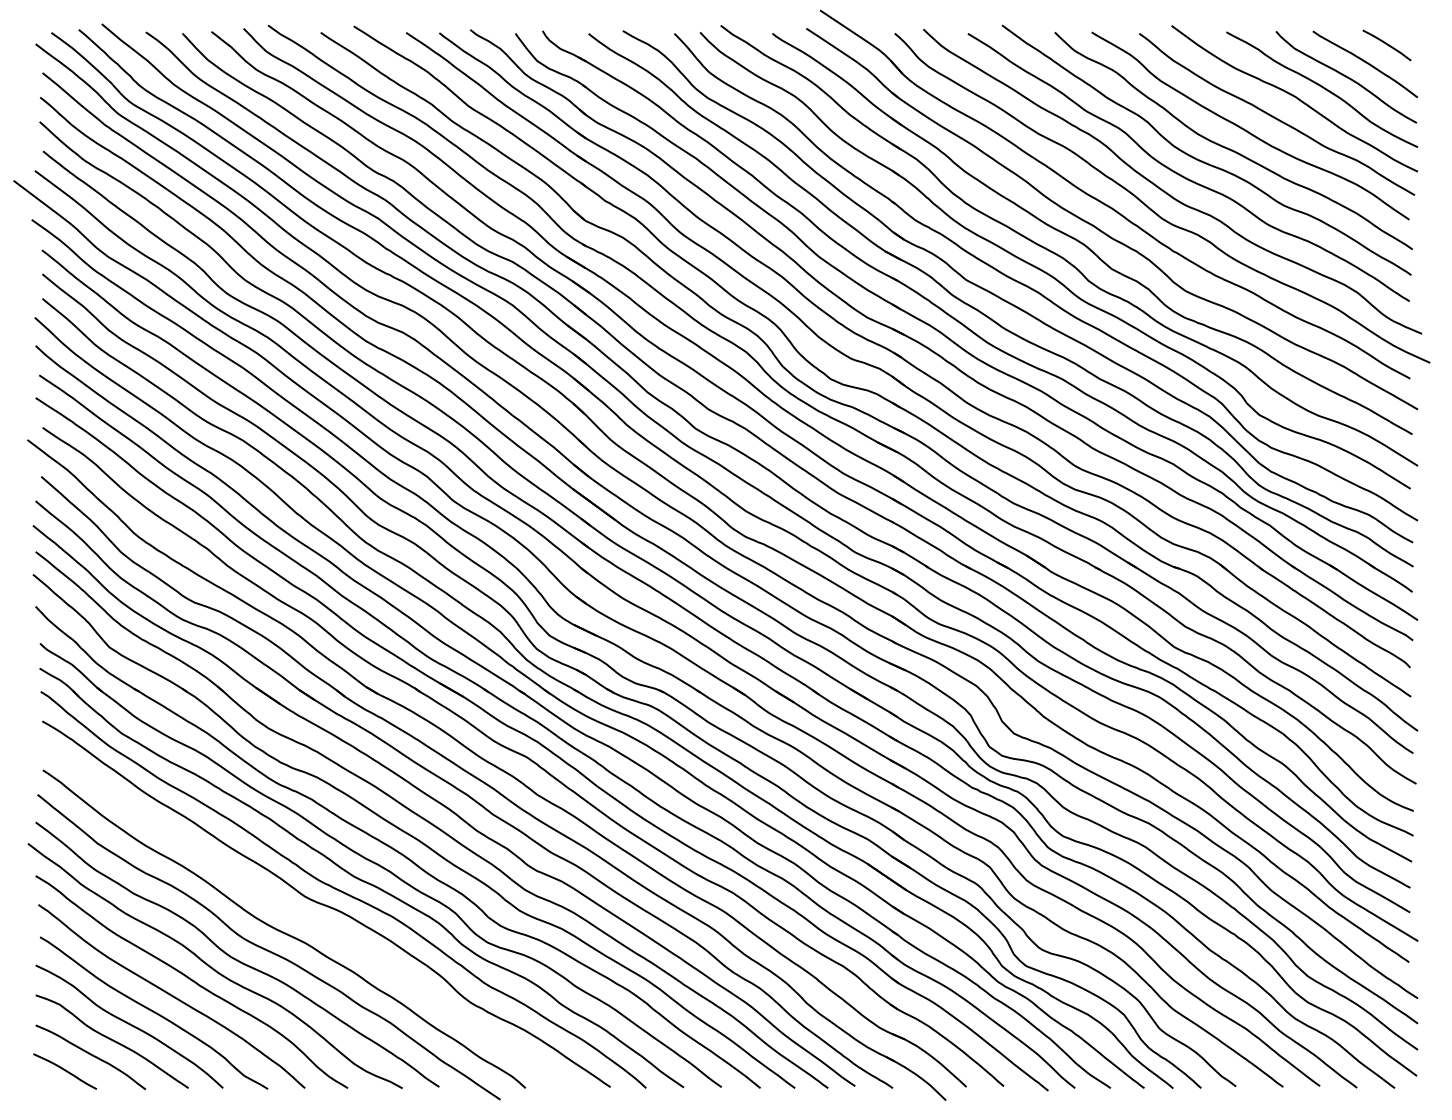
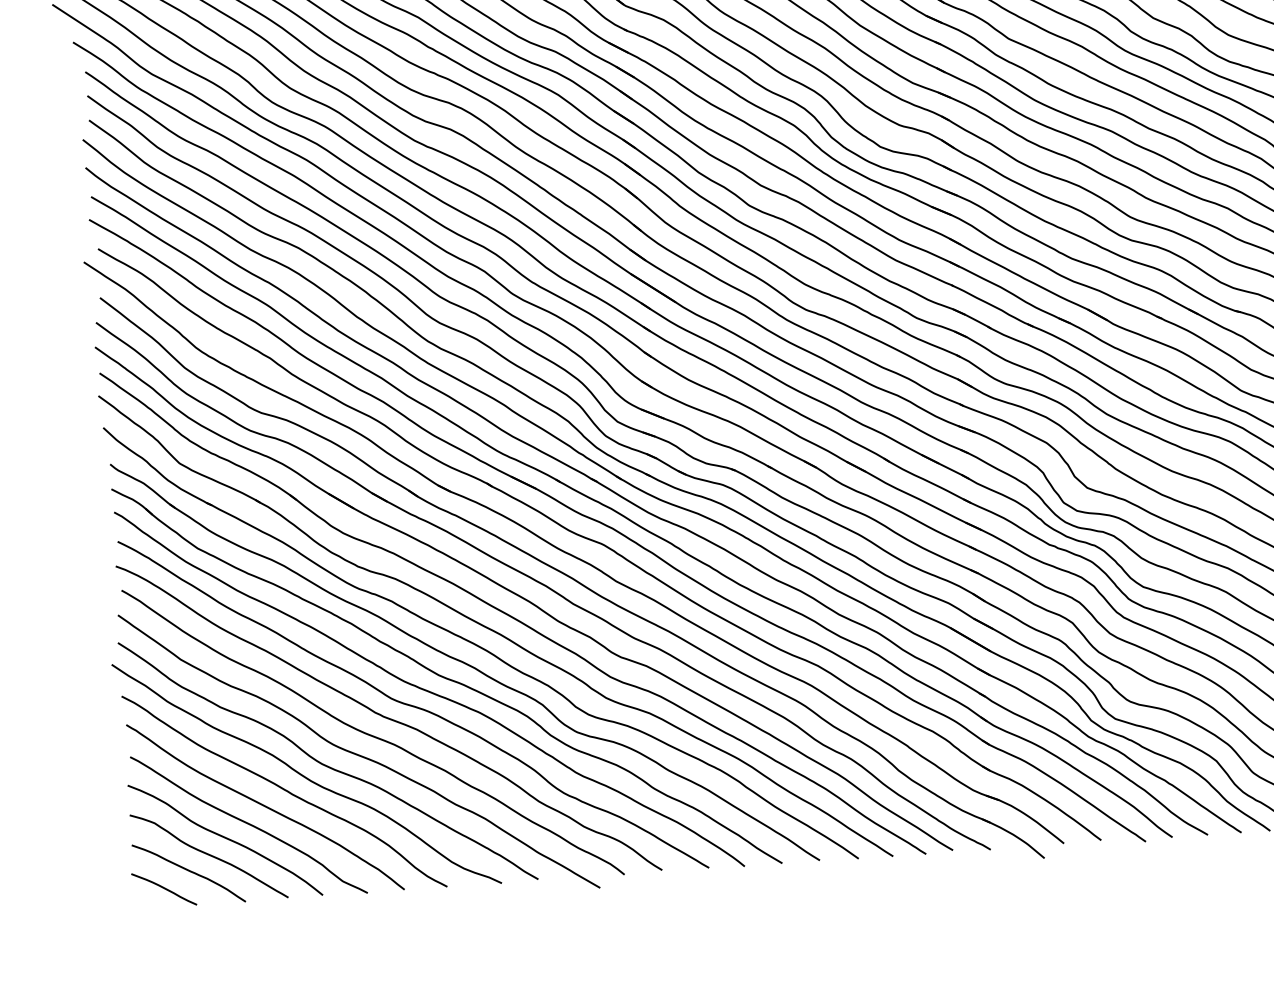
curve: (300, 915) -> (388, 717), added

